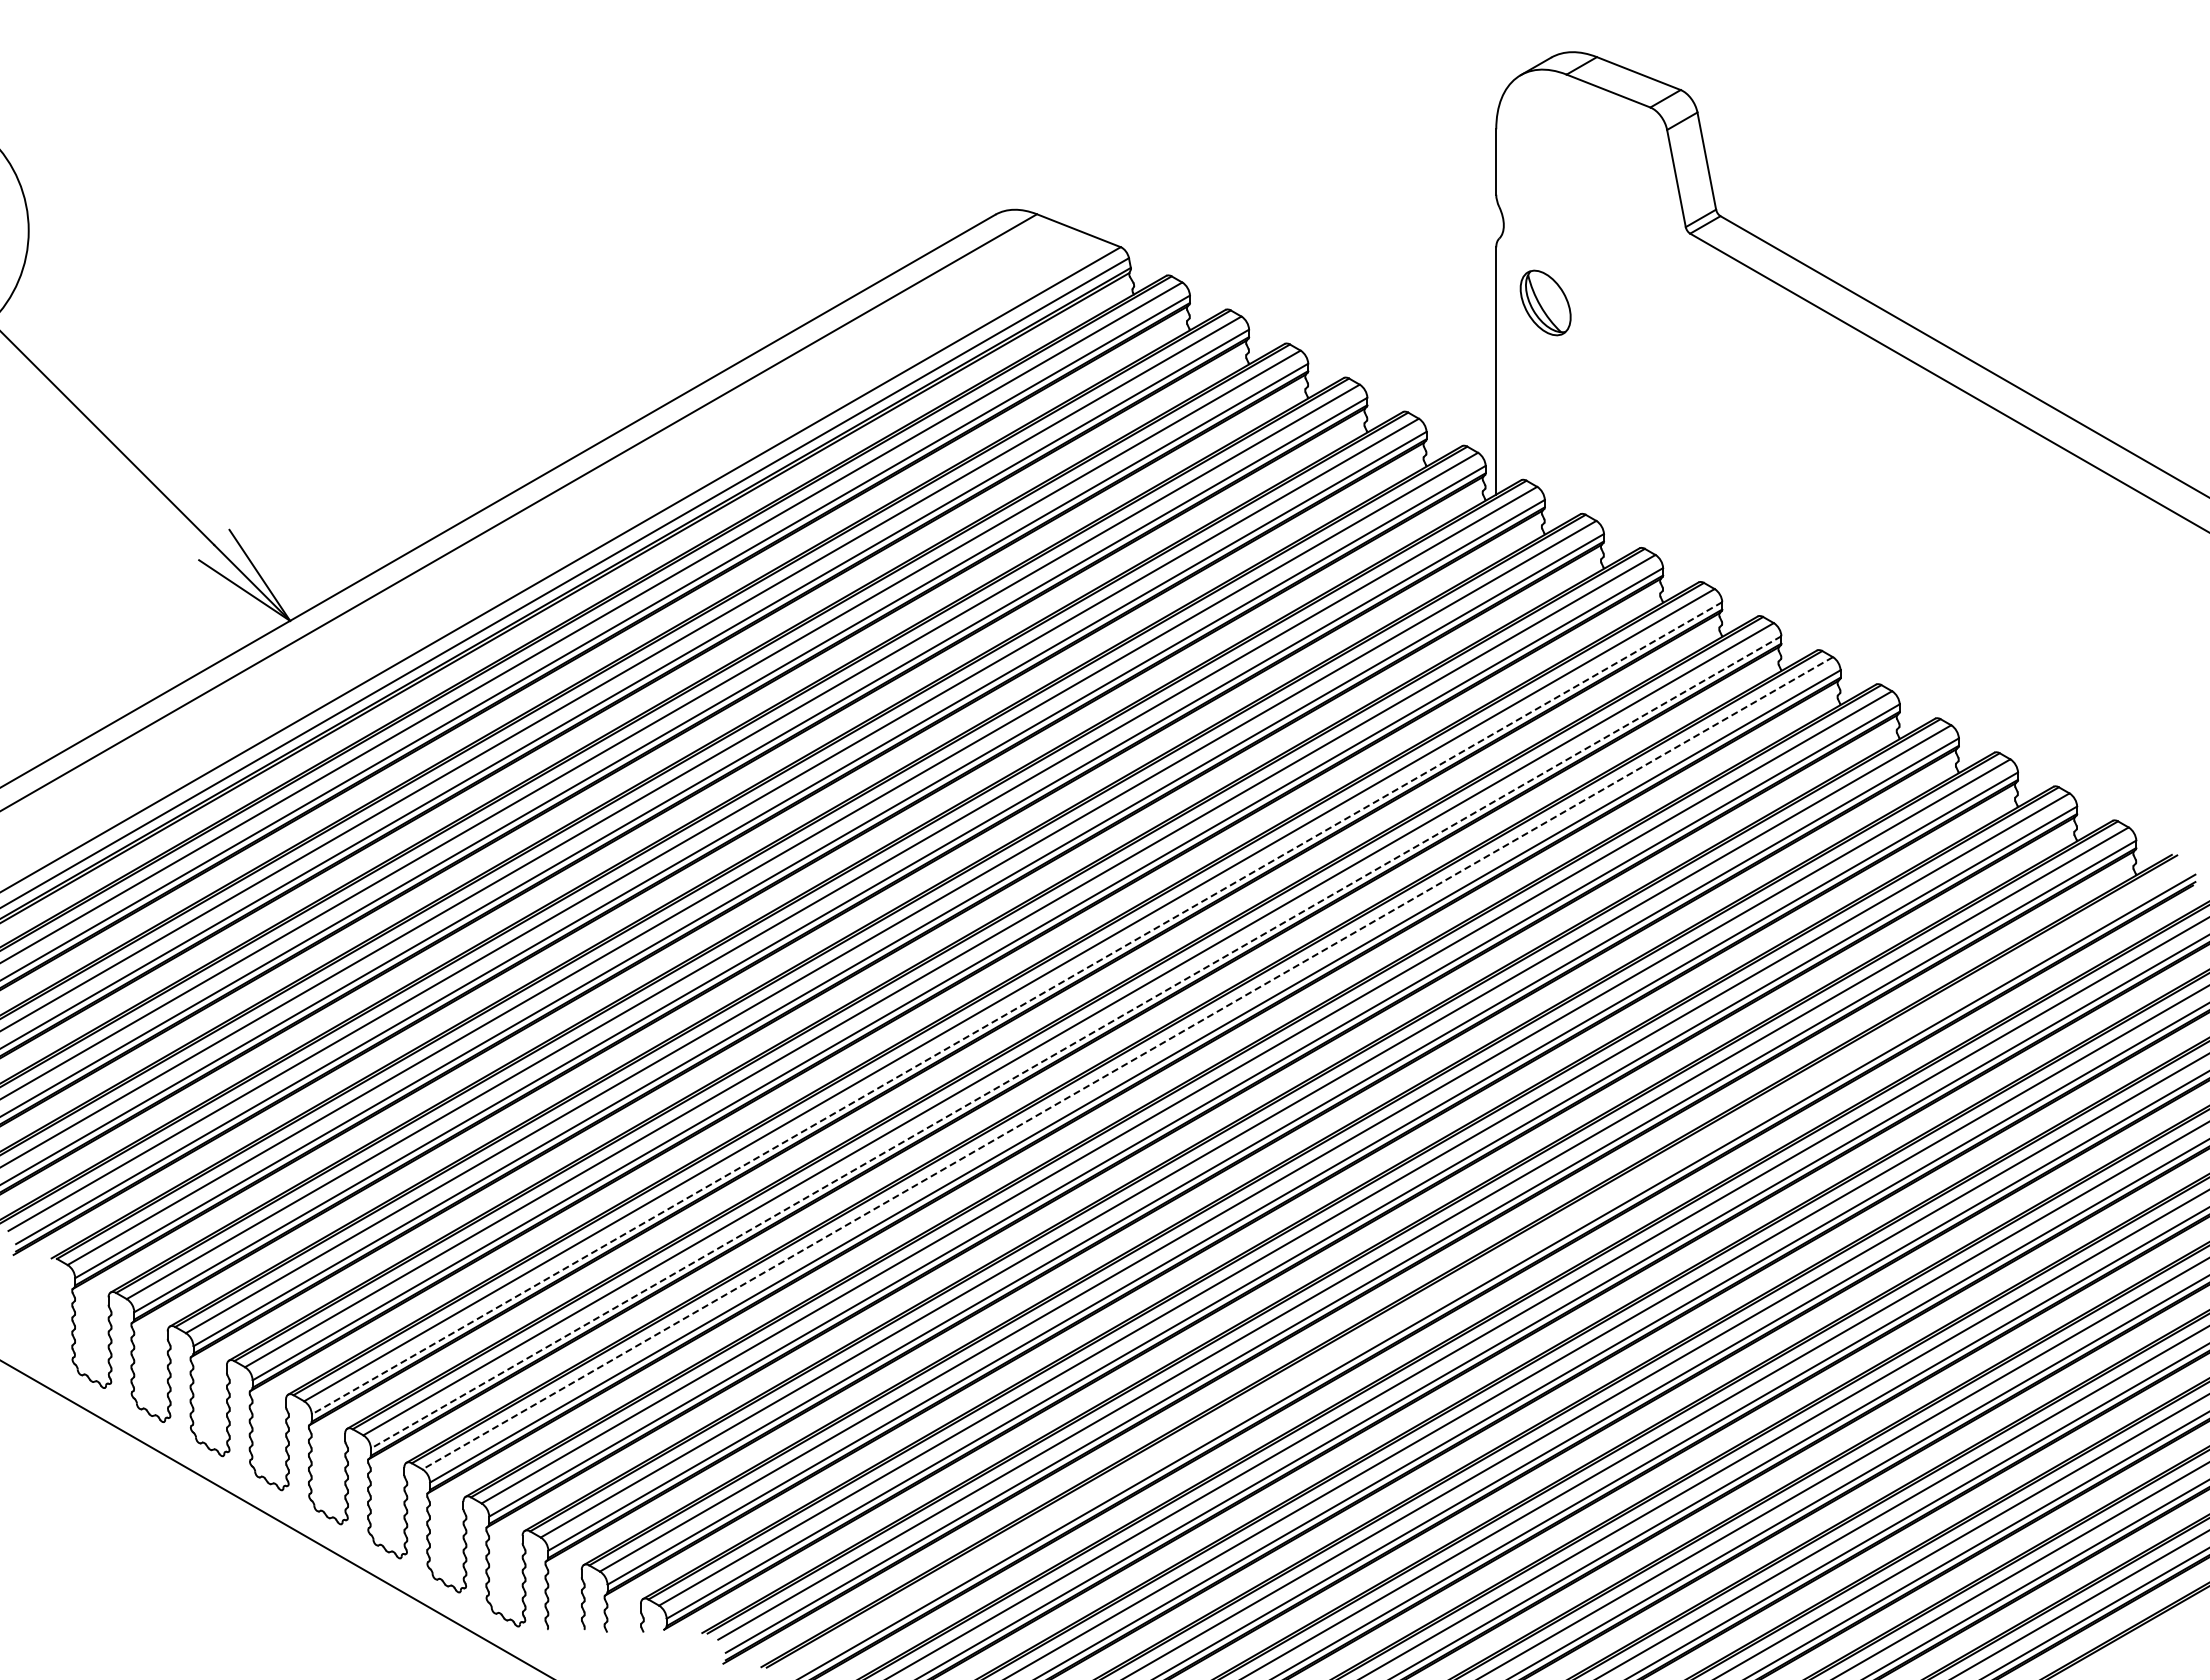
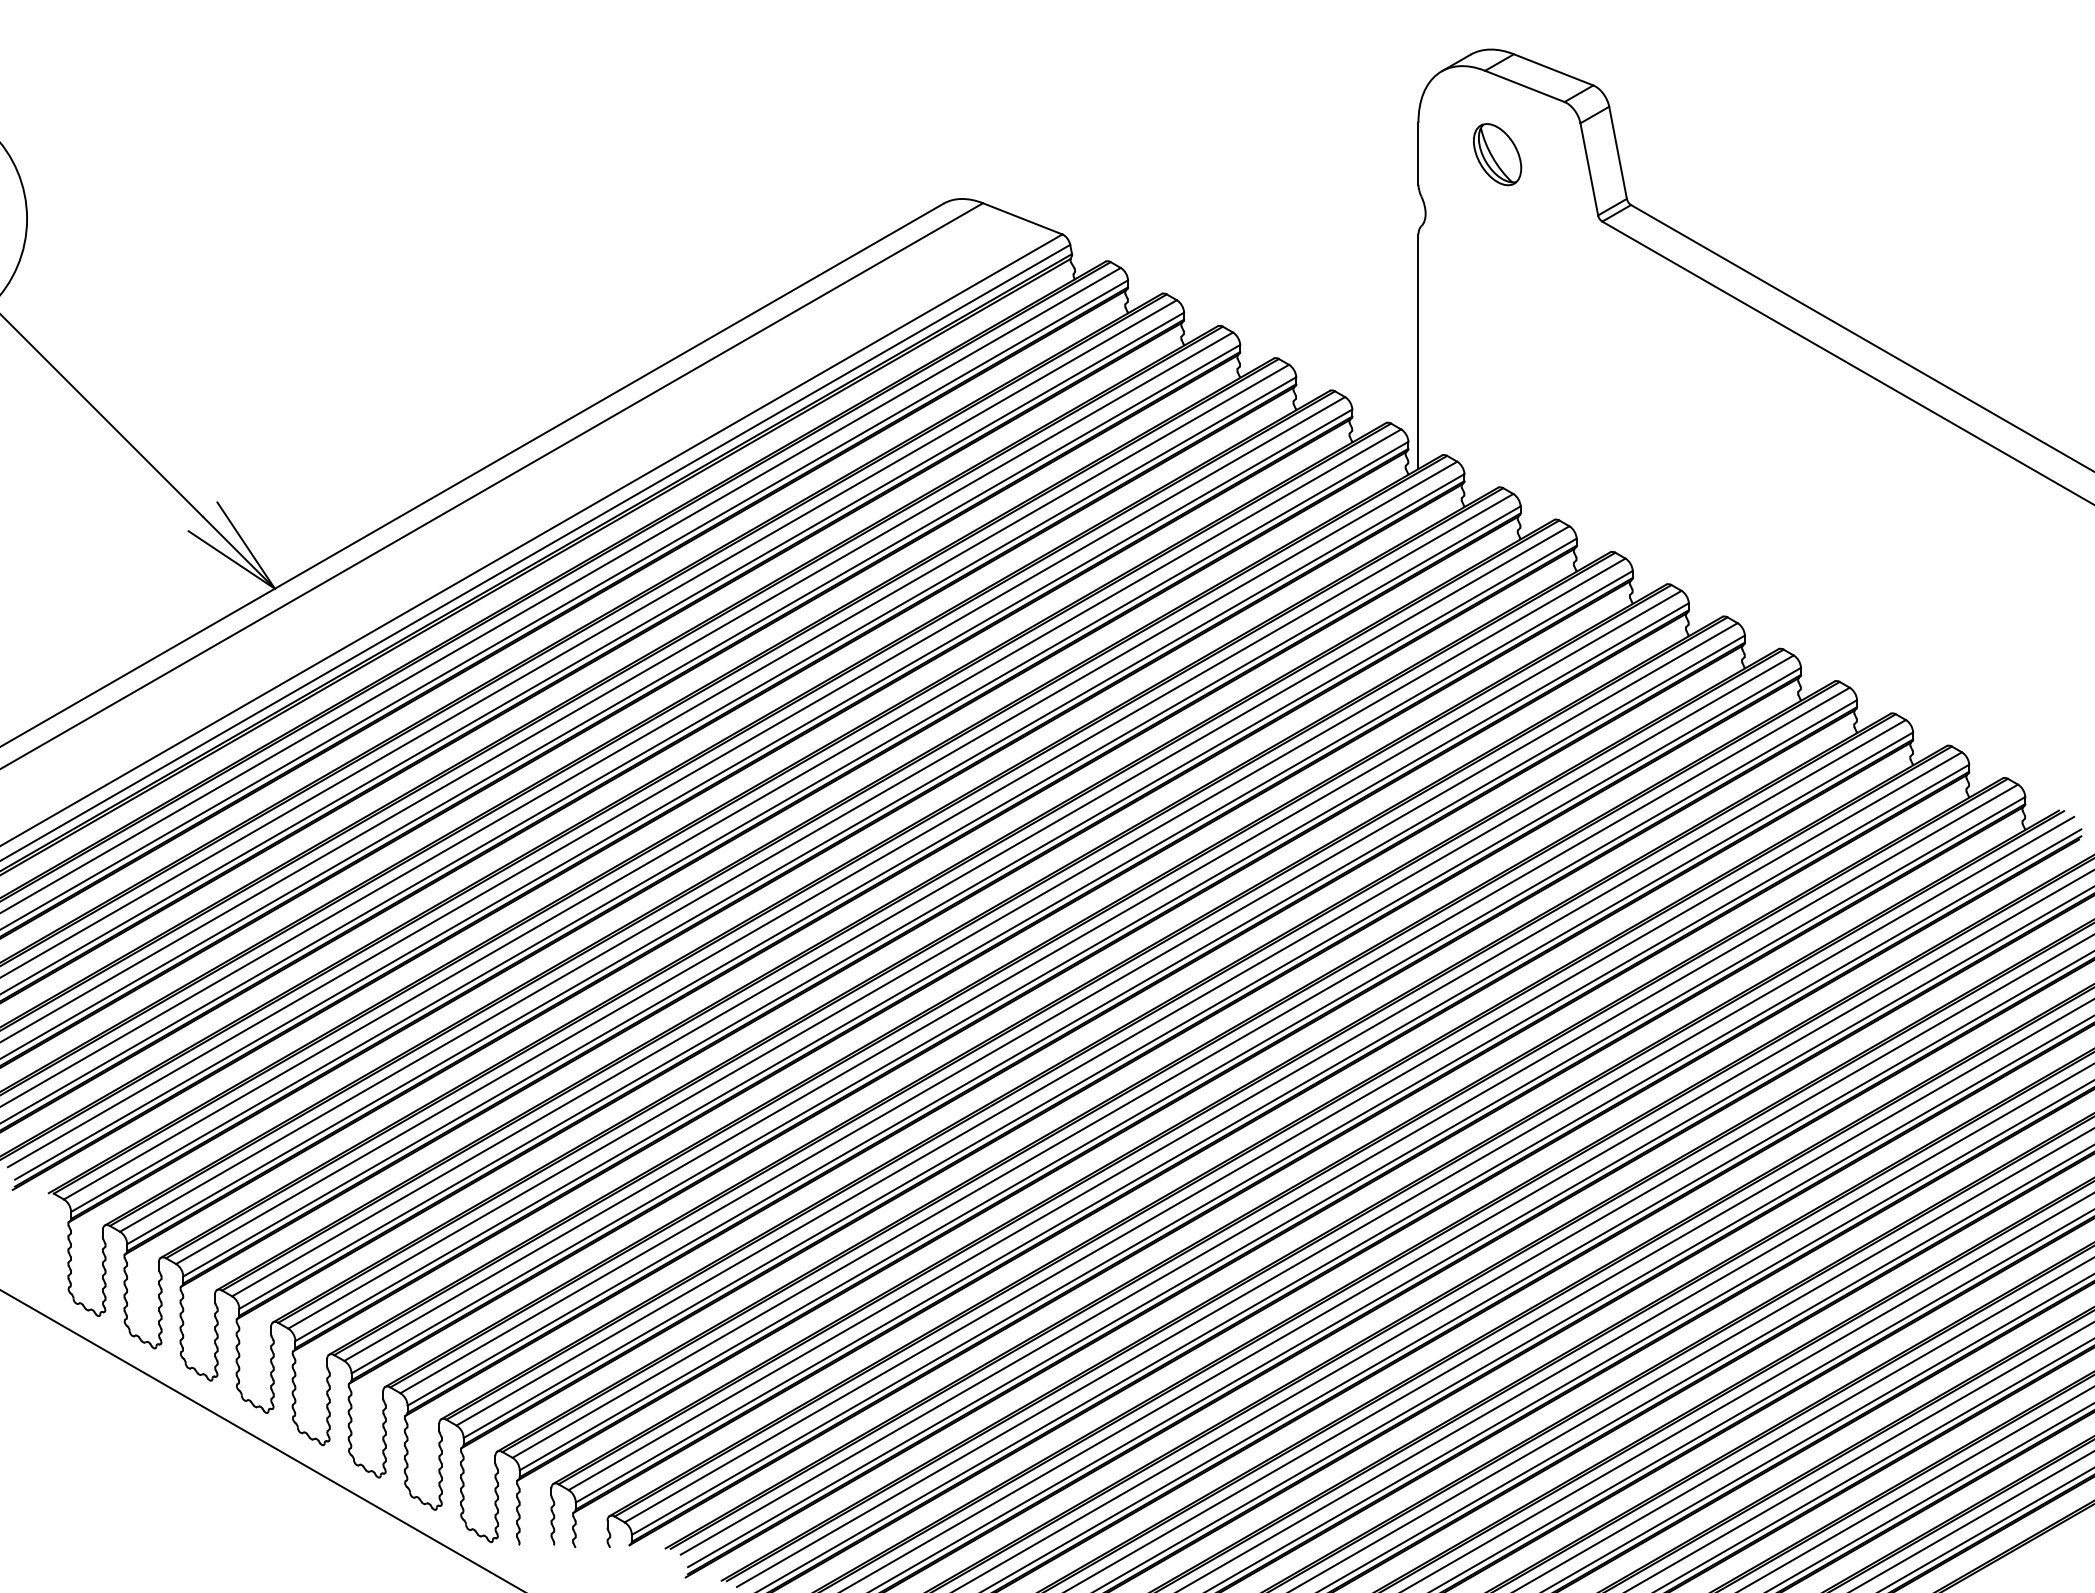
part: (1545, 302) -> (1497, 154), moved
line: (1017, 1008) -> (964, 956), dashed -> solid
line: (1076, 1042) -> (1020, 988), dashed -> solid
line: (1127, 1063) -> (1068, 1008), dashed -> solid
line: (1482, 1267) -> (1405, 1201), added

